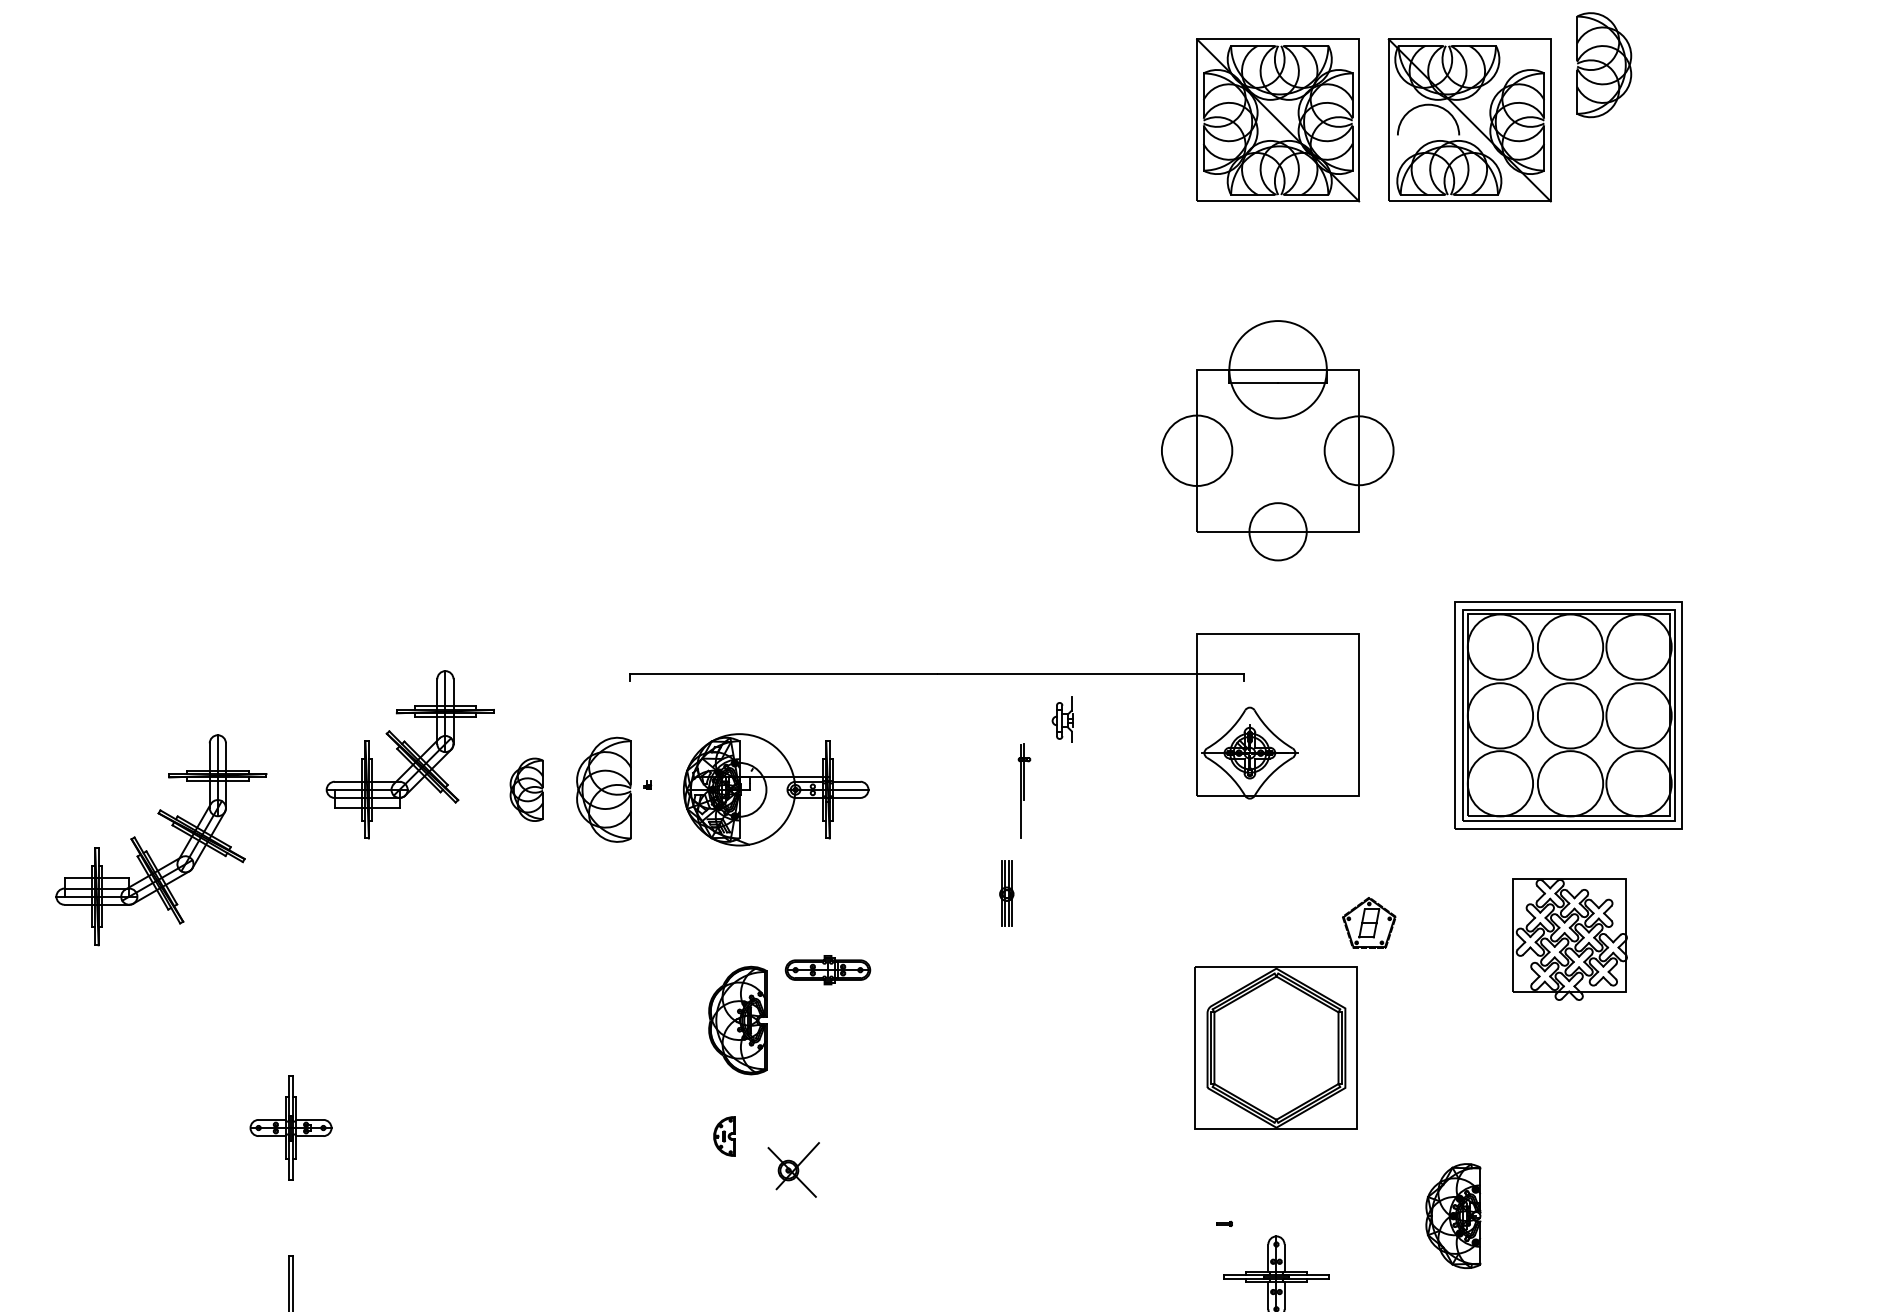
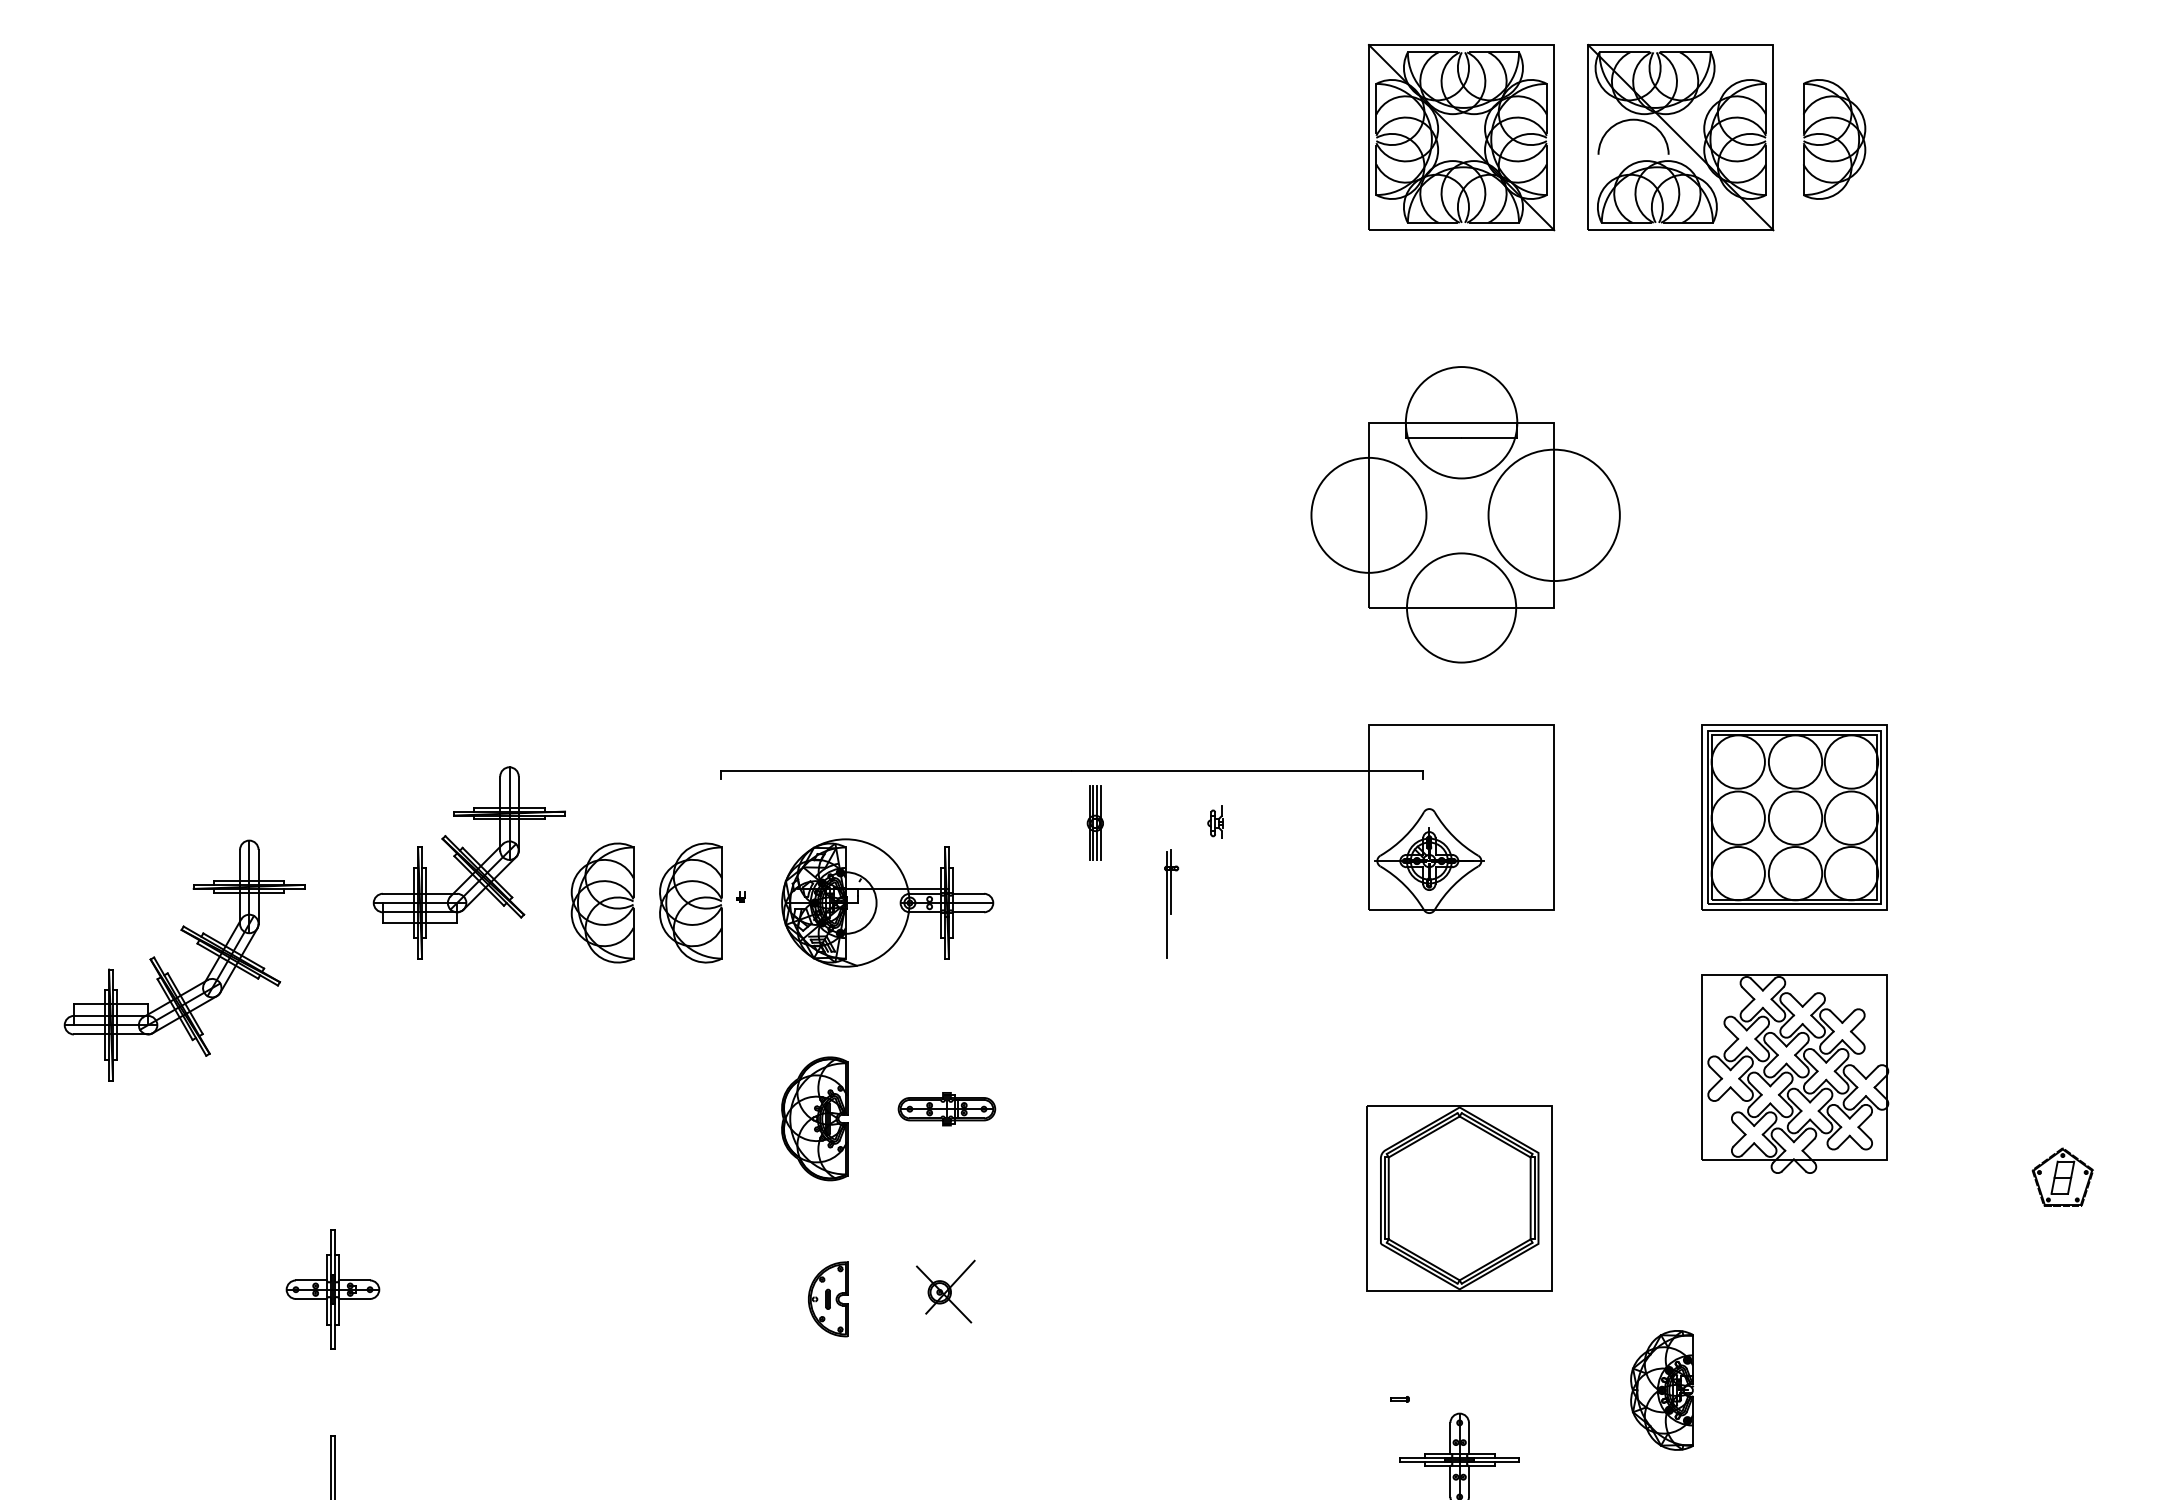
part: (1604, 65) -> (1834, 139), moved
circle: (1196, 450) -> (1368, 514), size x1.43
circle: (1358, 450) -> (1553, 515), size x1.67
circle: (1278, 531) -> (1461, 607), size x1.67
part: (1569, 715) -> (1794, 817), size x0.71
part: (1062, 718) -> (1215, 821), size x0.62
part: (526, 789) -> (602, 902), size x1.67
part: (1006, 893) -> (1094, 822), moved
part: (1368, 922) -> (2062, 1176), moved
part: (1570, 938) -> (1795, 1073), size x1.43
part: (737, 1020) -> (814, 1118), moved
part: (724, 1136) -> (828, 1299), size x1.67
part: (793, 1169) -> (945, 1291), moved

